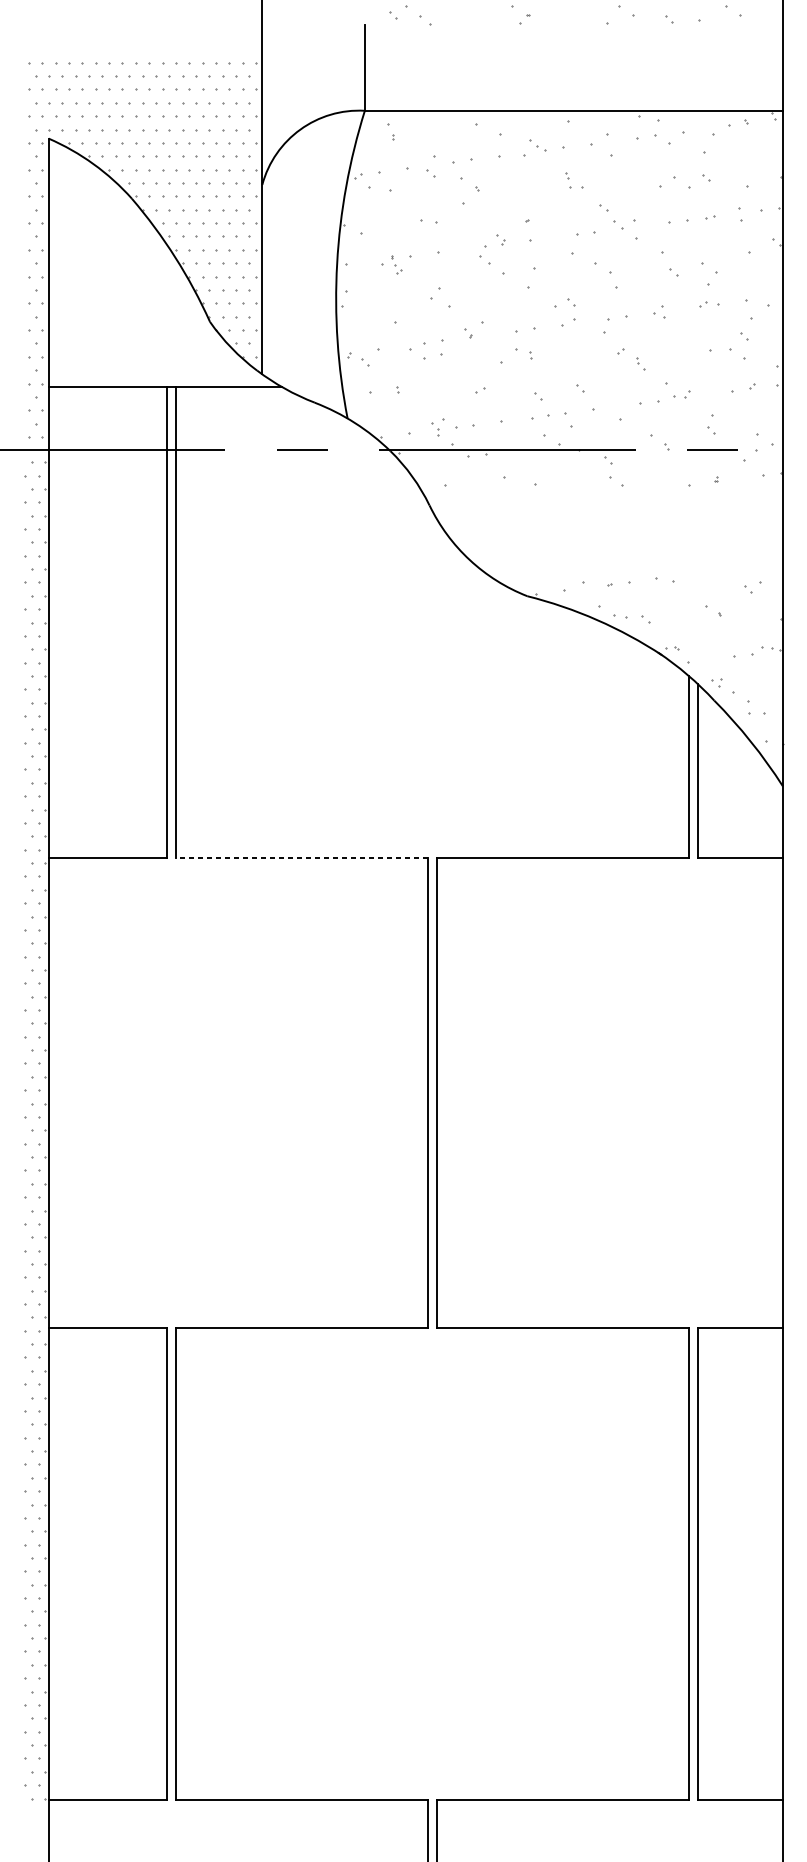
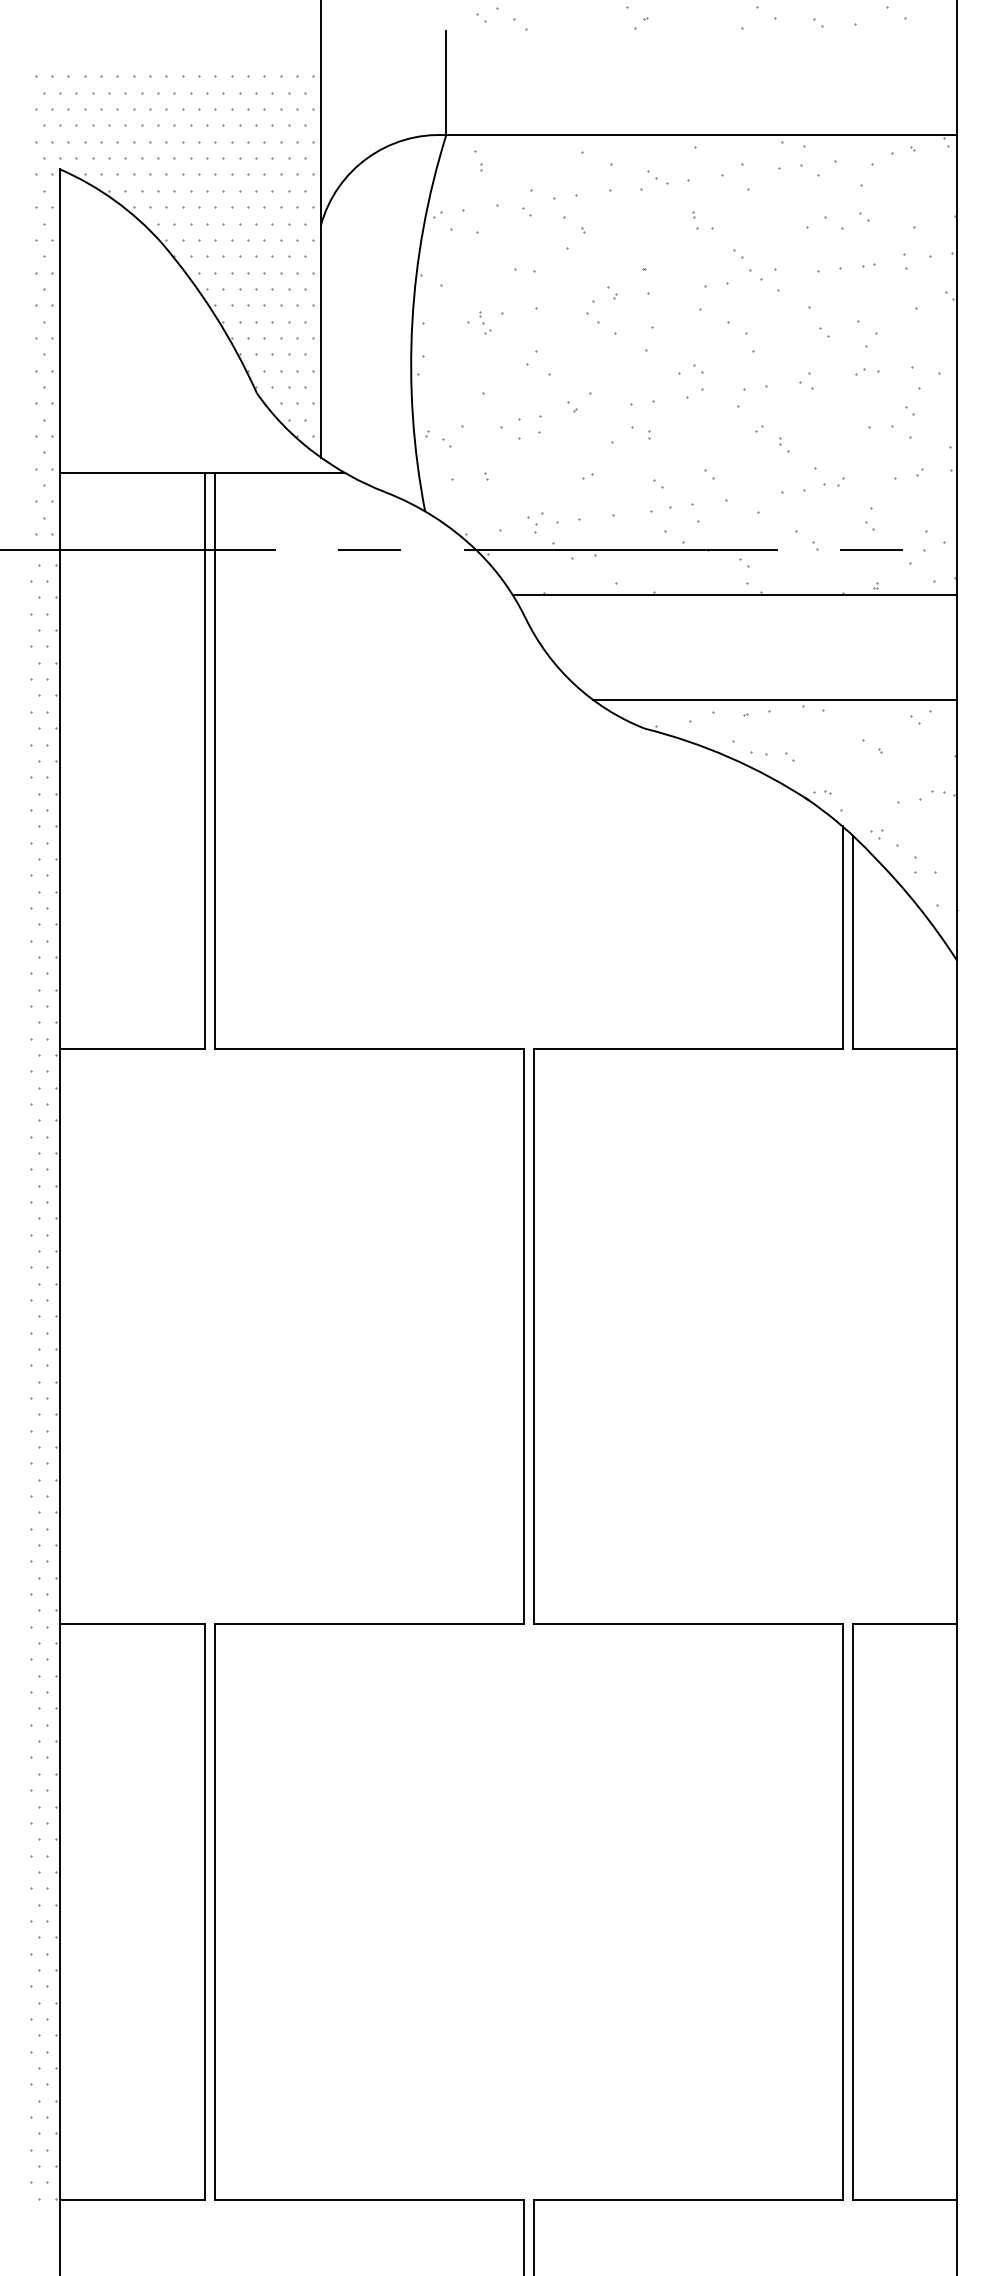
line: (600, 487) -> (734, 595), added
line: (634, 572) -> (775, 699), added
line: (302, 858) -> (369, 1049), dashed -> solid

